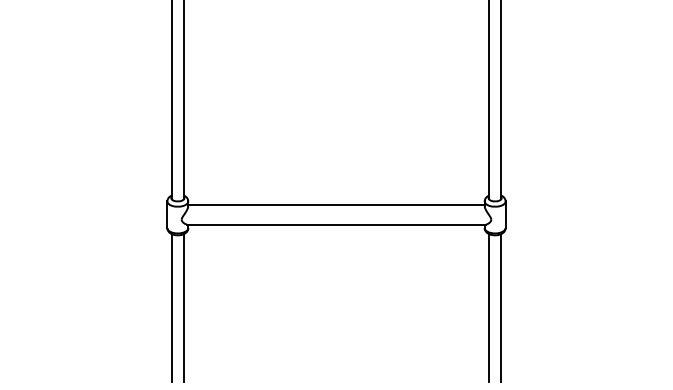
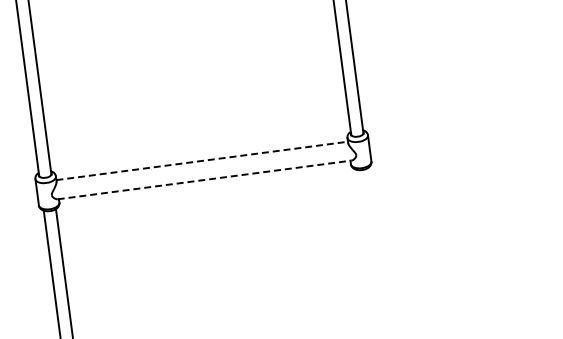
line: (337, 205) -> (203, 161), solid -> dashed
line: (336, 224) -> (204, 179), solid -> dashed
line: (488, 308) -> (365, 242), removed
line: (501, 308) -> (377, 241), removed

